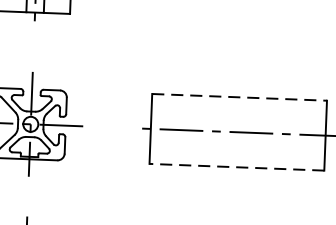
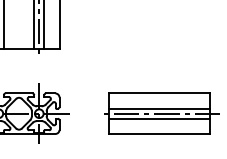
line: (239, 97) -> (159, 93), dashed -> solid
line: (237, 123) -> (158, 108), added
line: (236, 140) -> (158, 118), added
line: (237, 166) -> (159, 133), dashed -> solid

